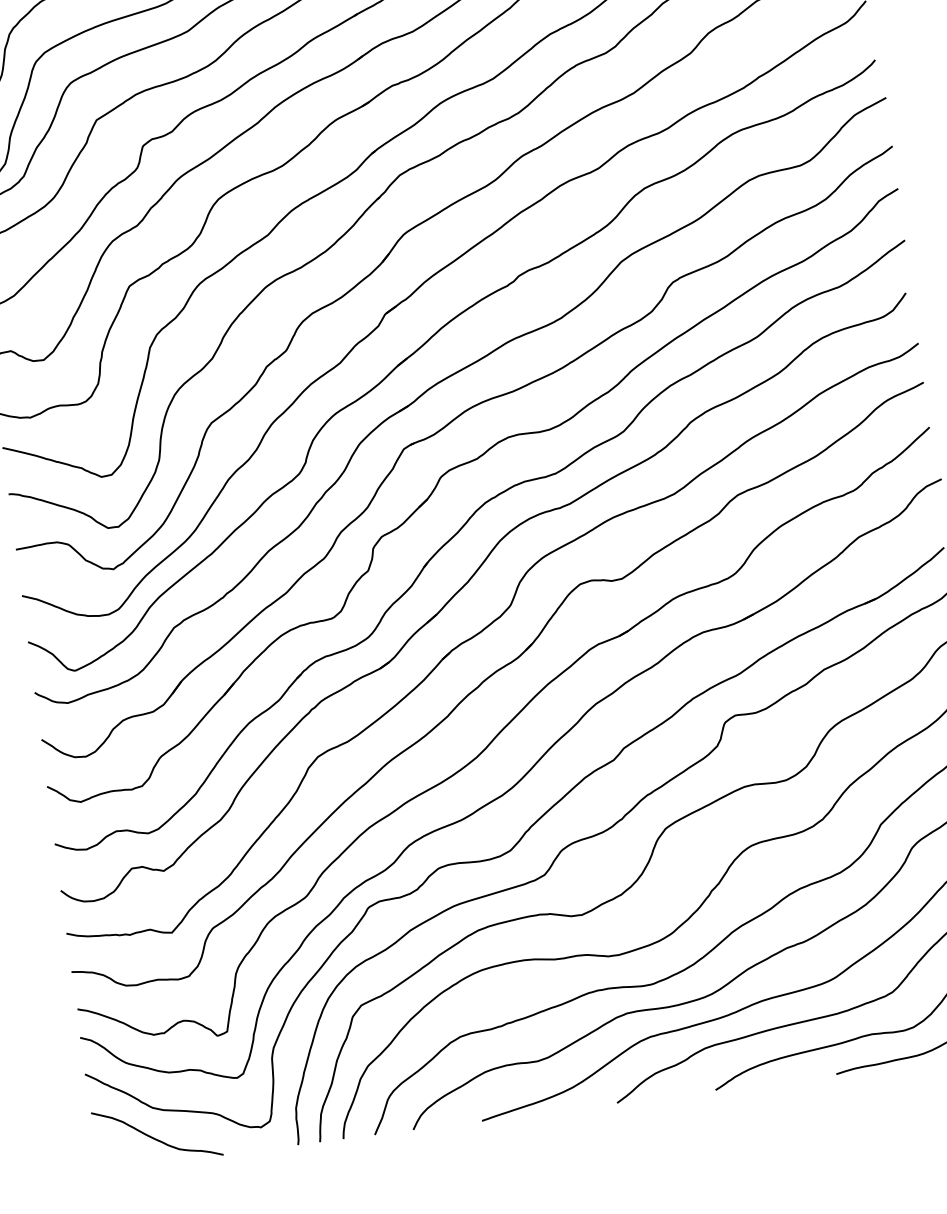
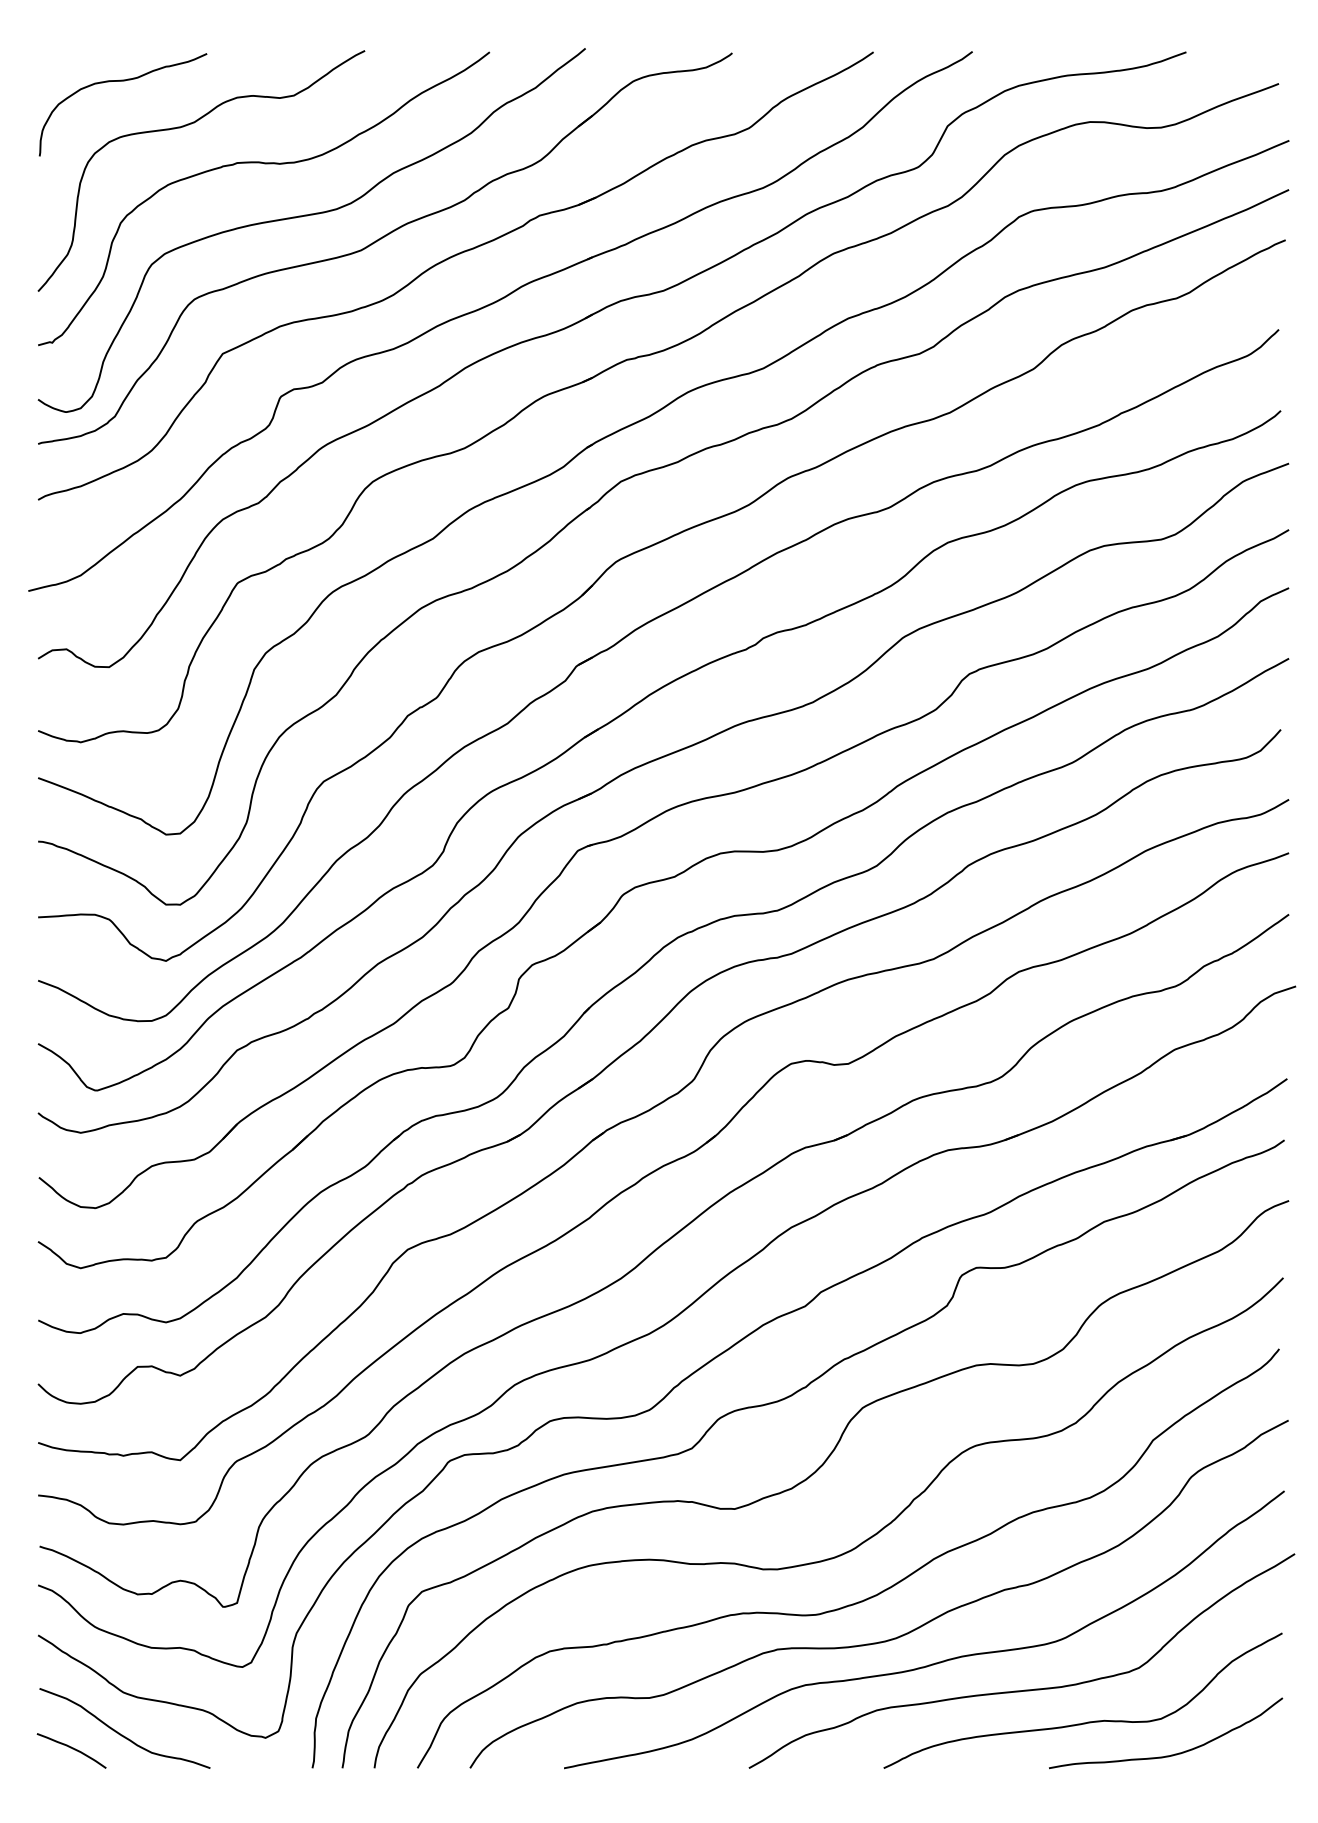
curve: (121, 1154) -> (72, 1749), added

